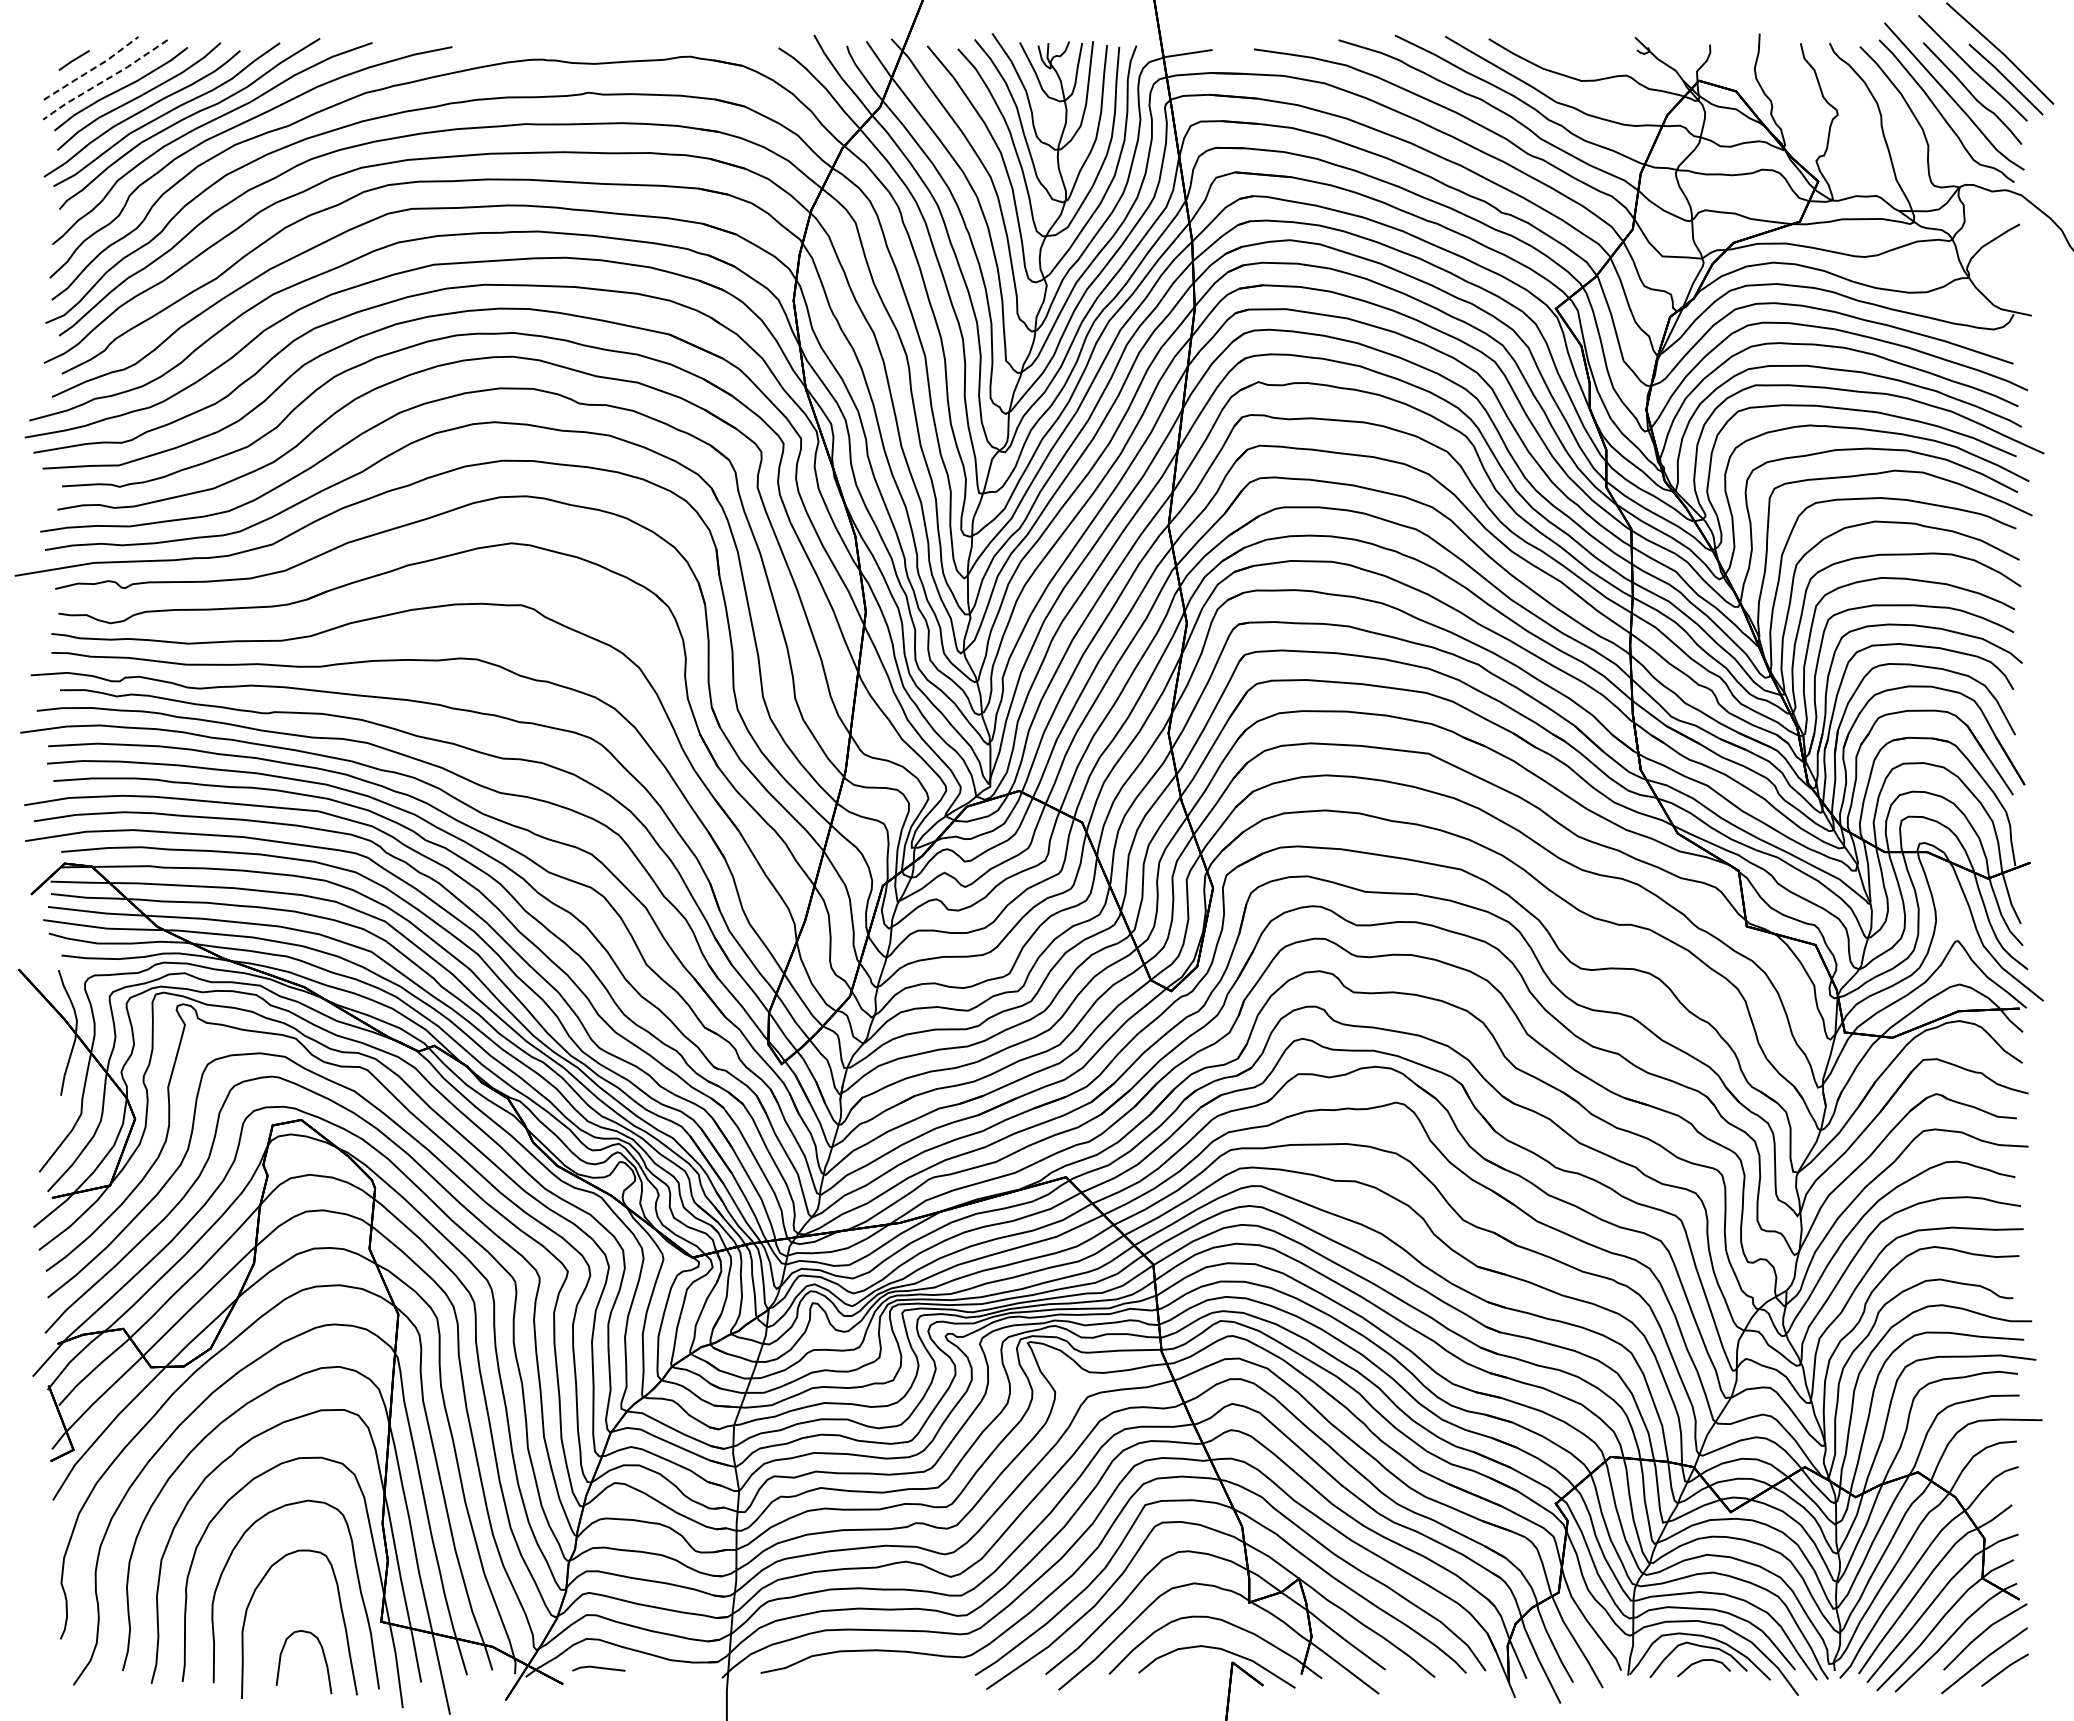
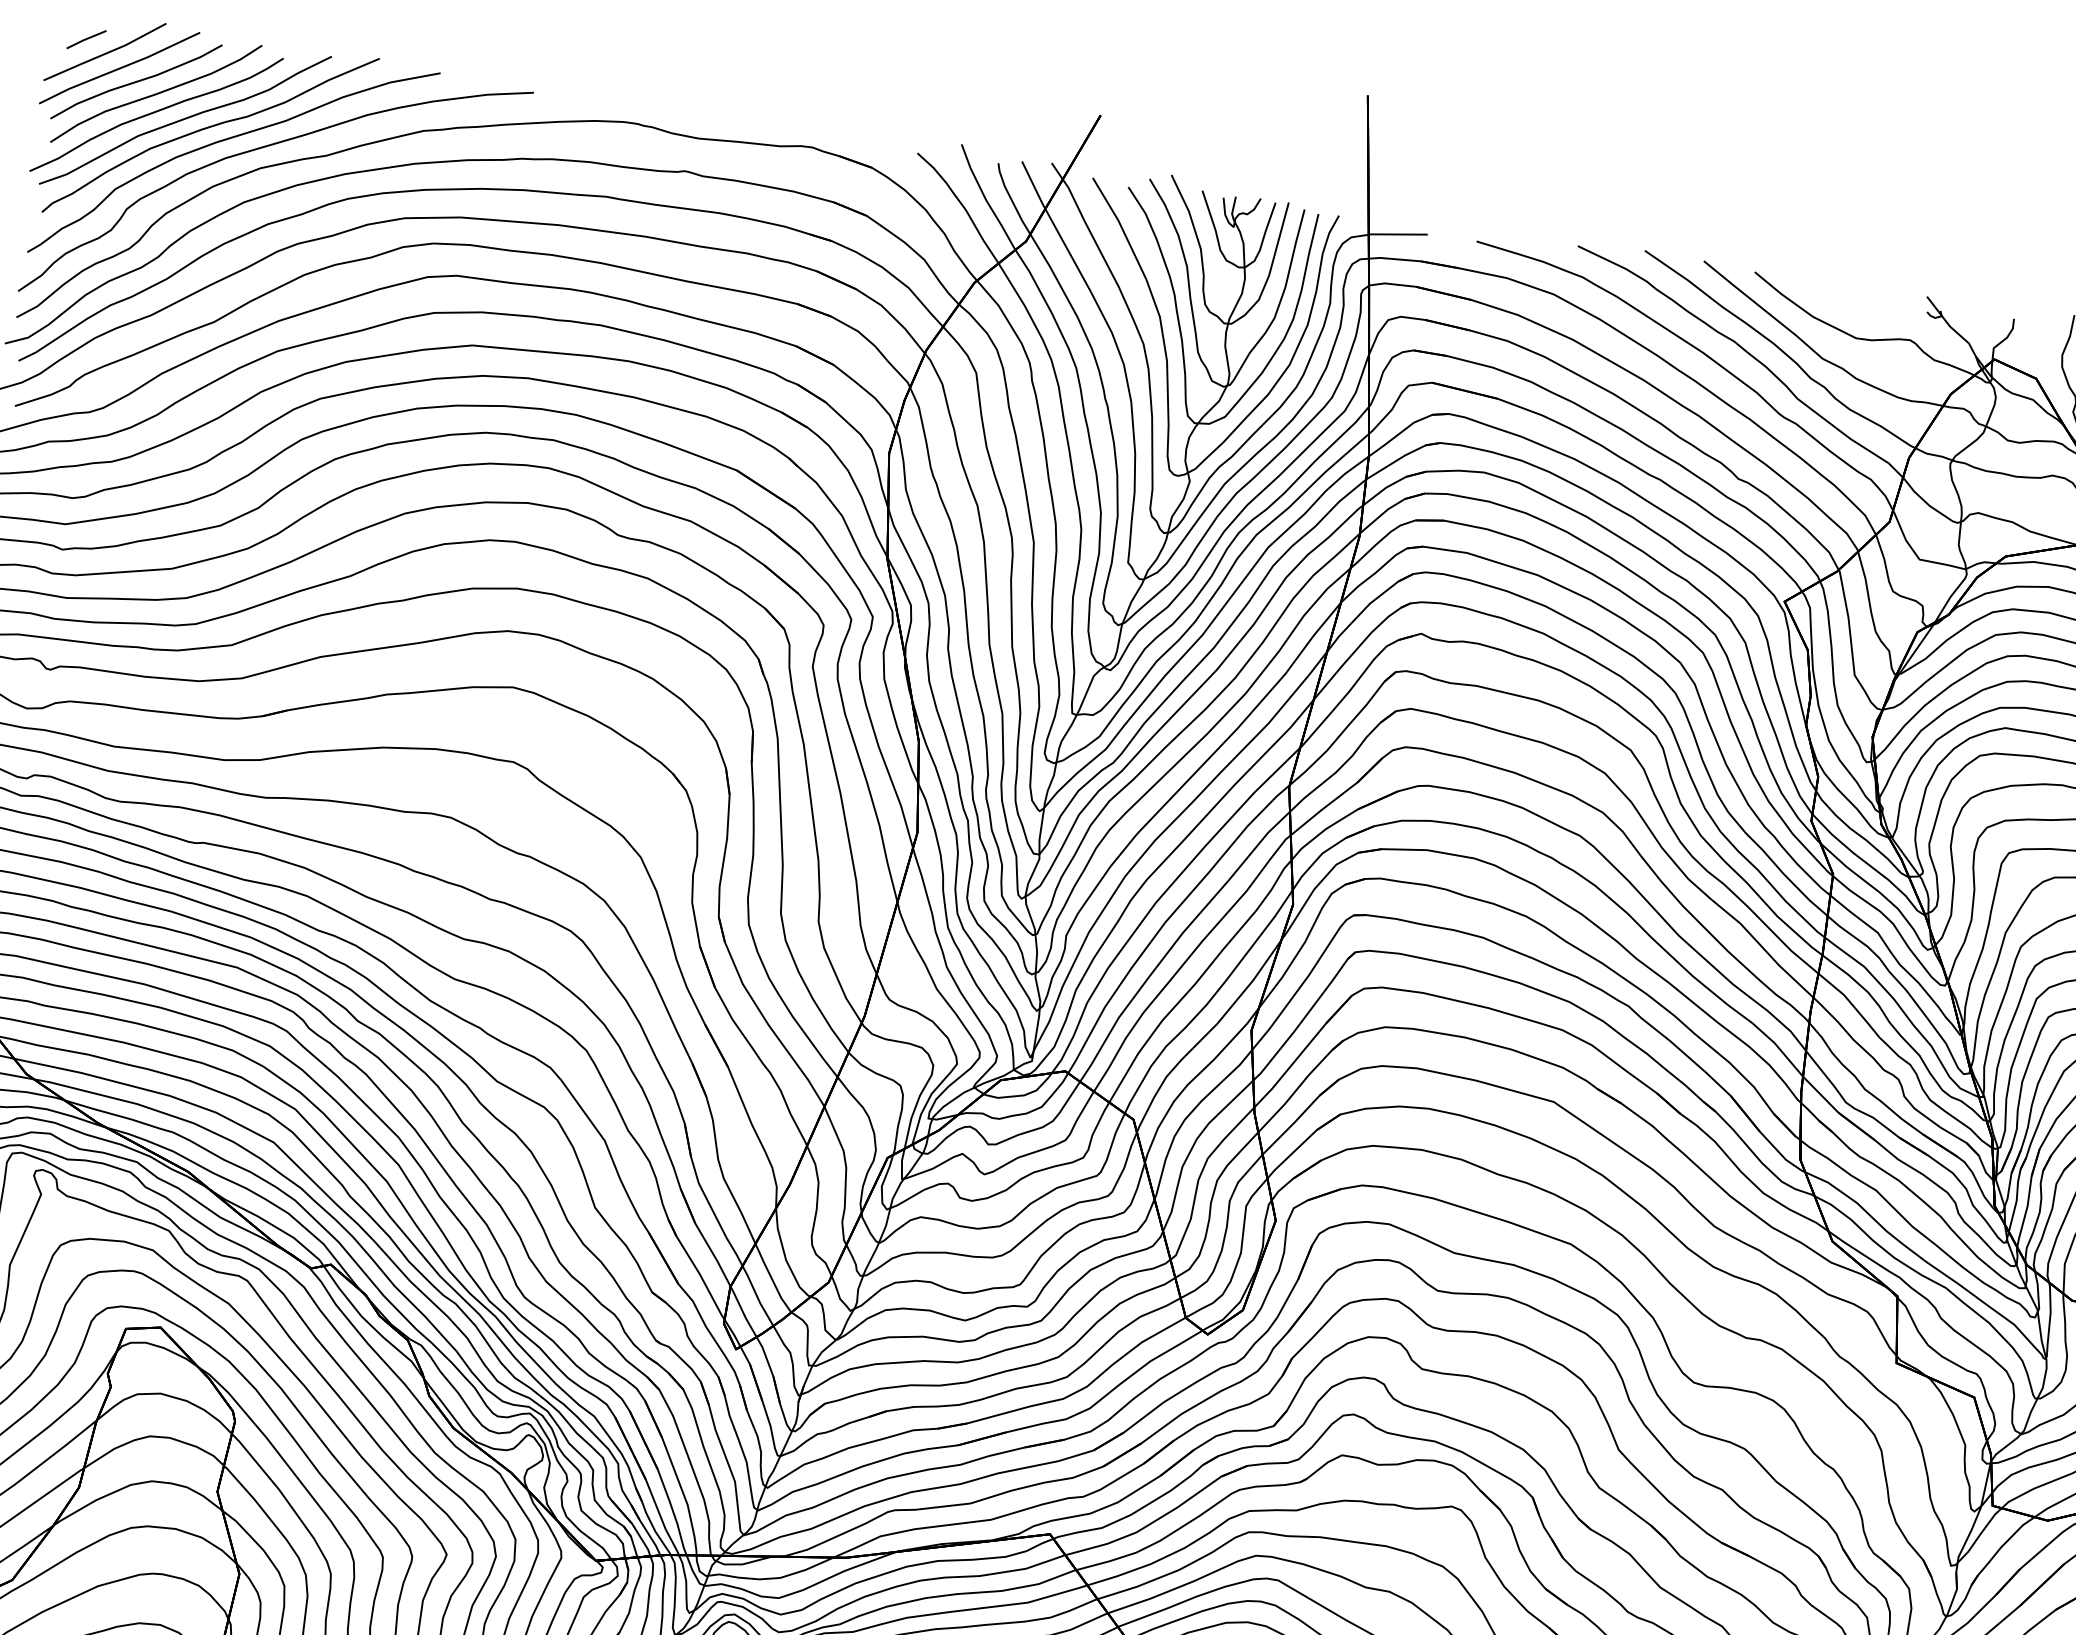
line: (92, 69) -> (106, 53), dashed -> solid
line: (105, 80) -> (119, 68), dashed -> solid

